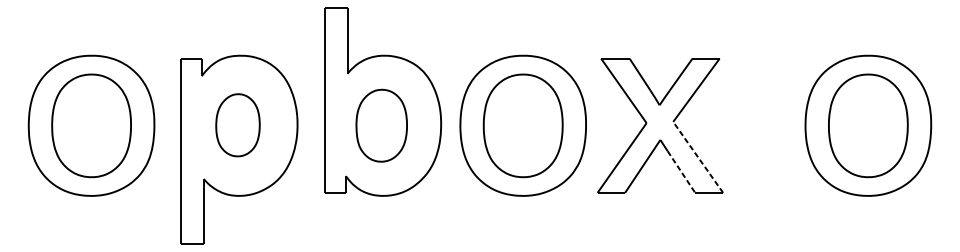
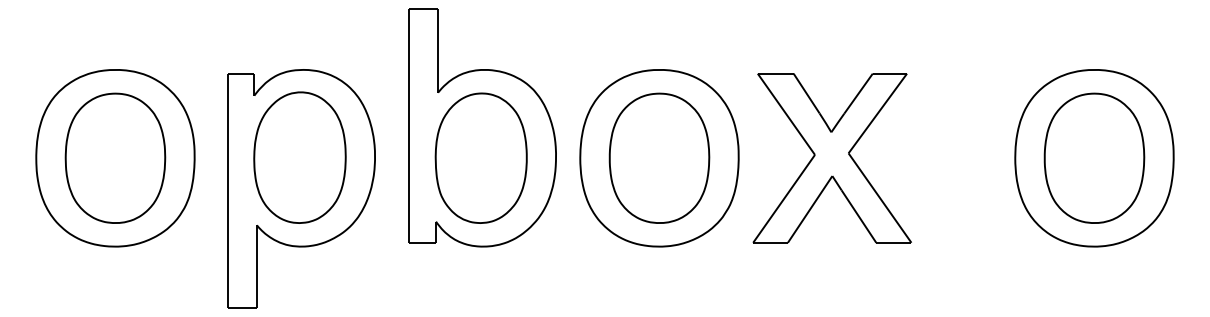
part: (237, 125) -> (299, 157), size x1.67
part: (381, 125) -> (480, 157), size x1.43
line: (698, 157) -> (880, 198), dashed -> solid
line: (681, 172) -> (859, 216), dashed -> solid

